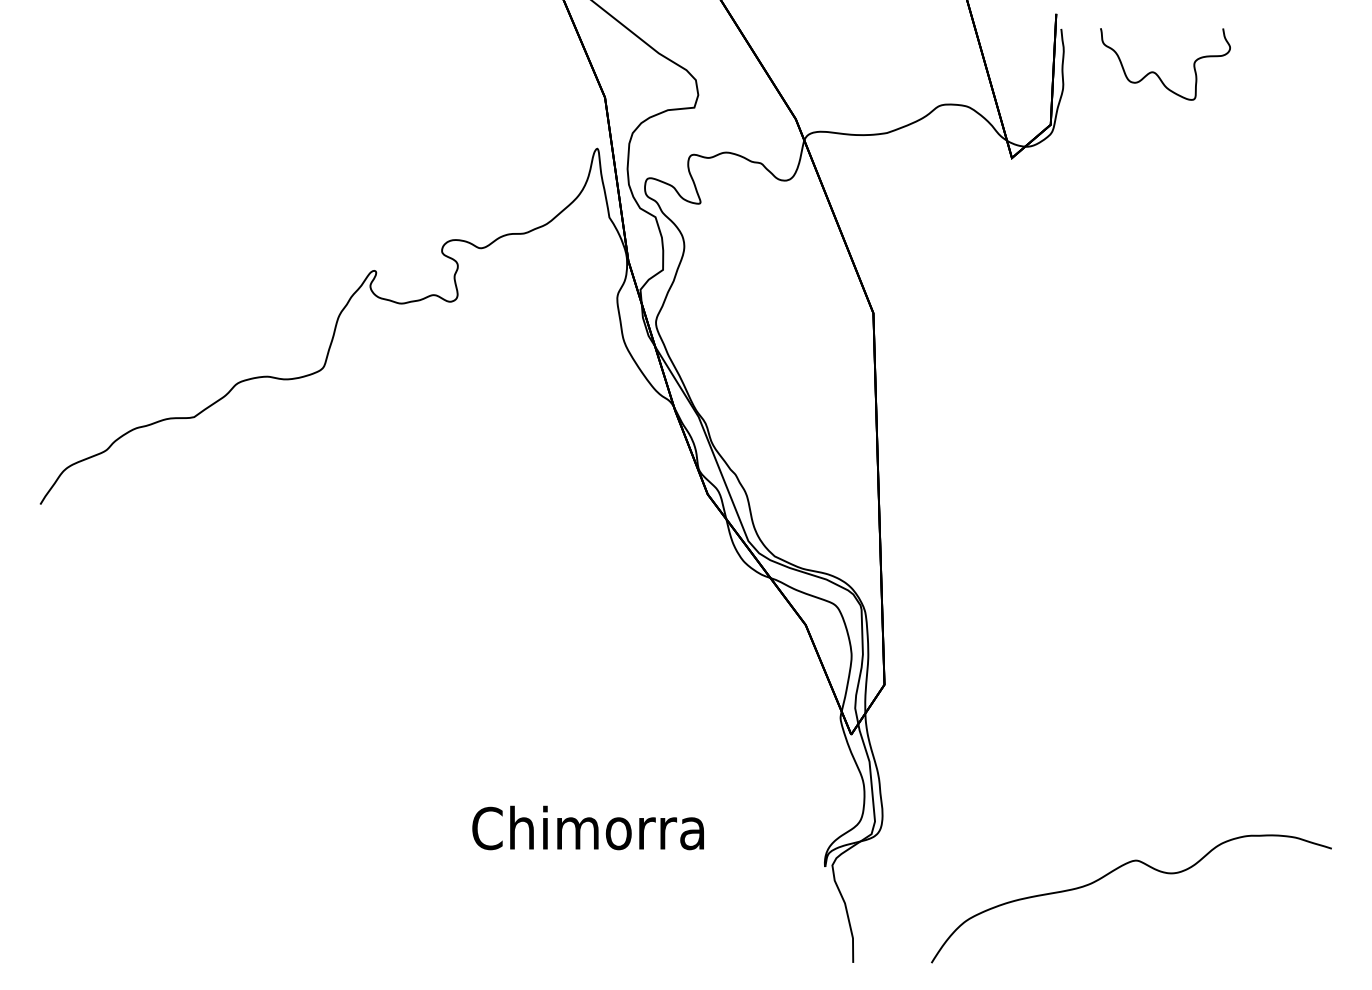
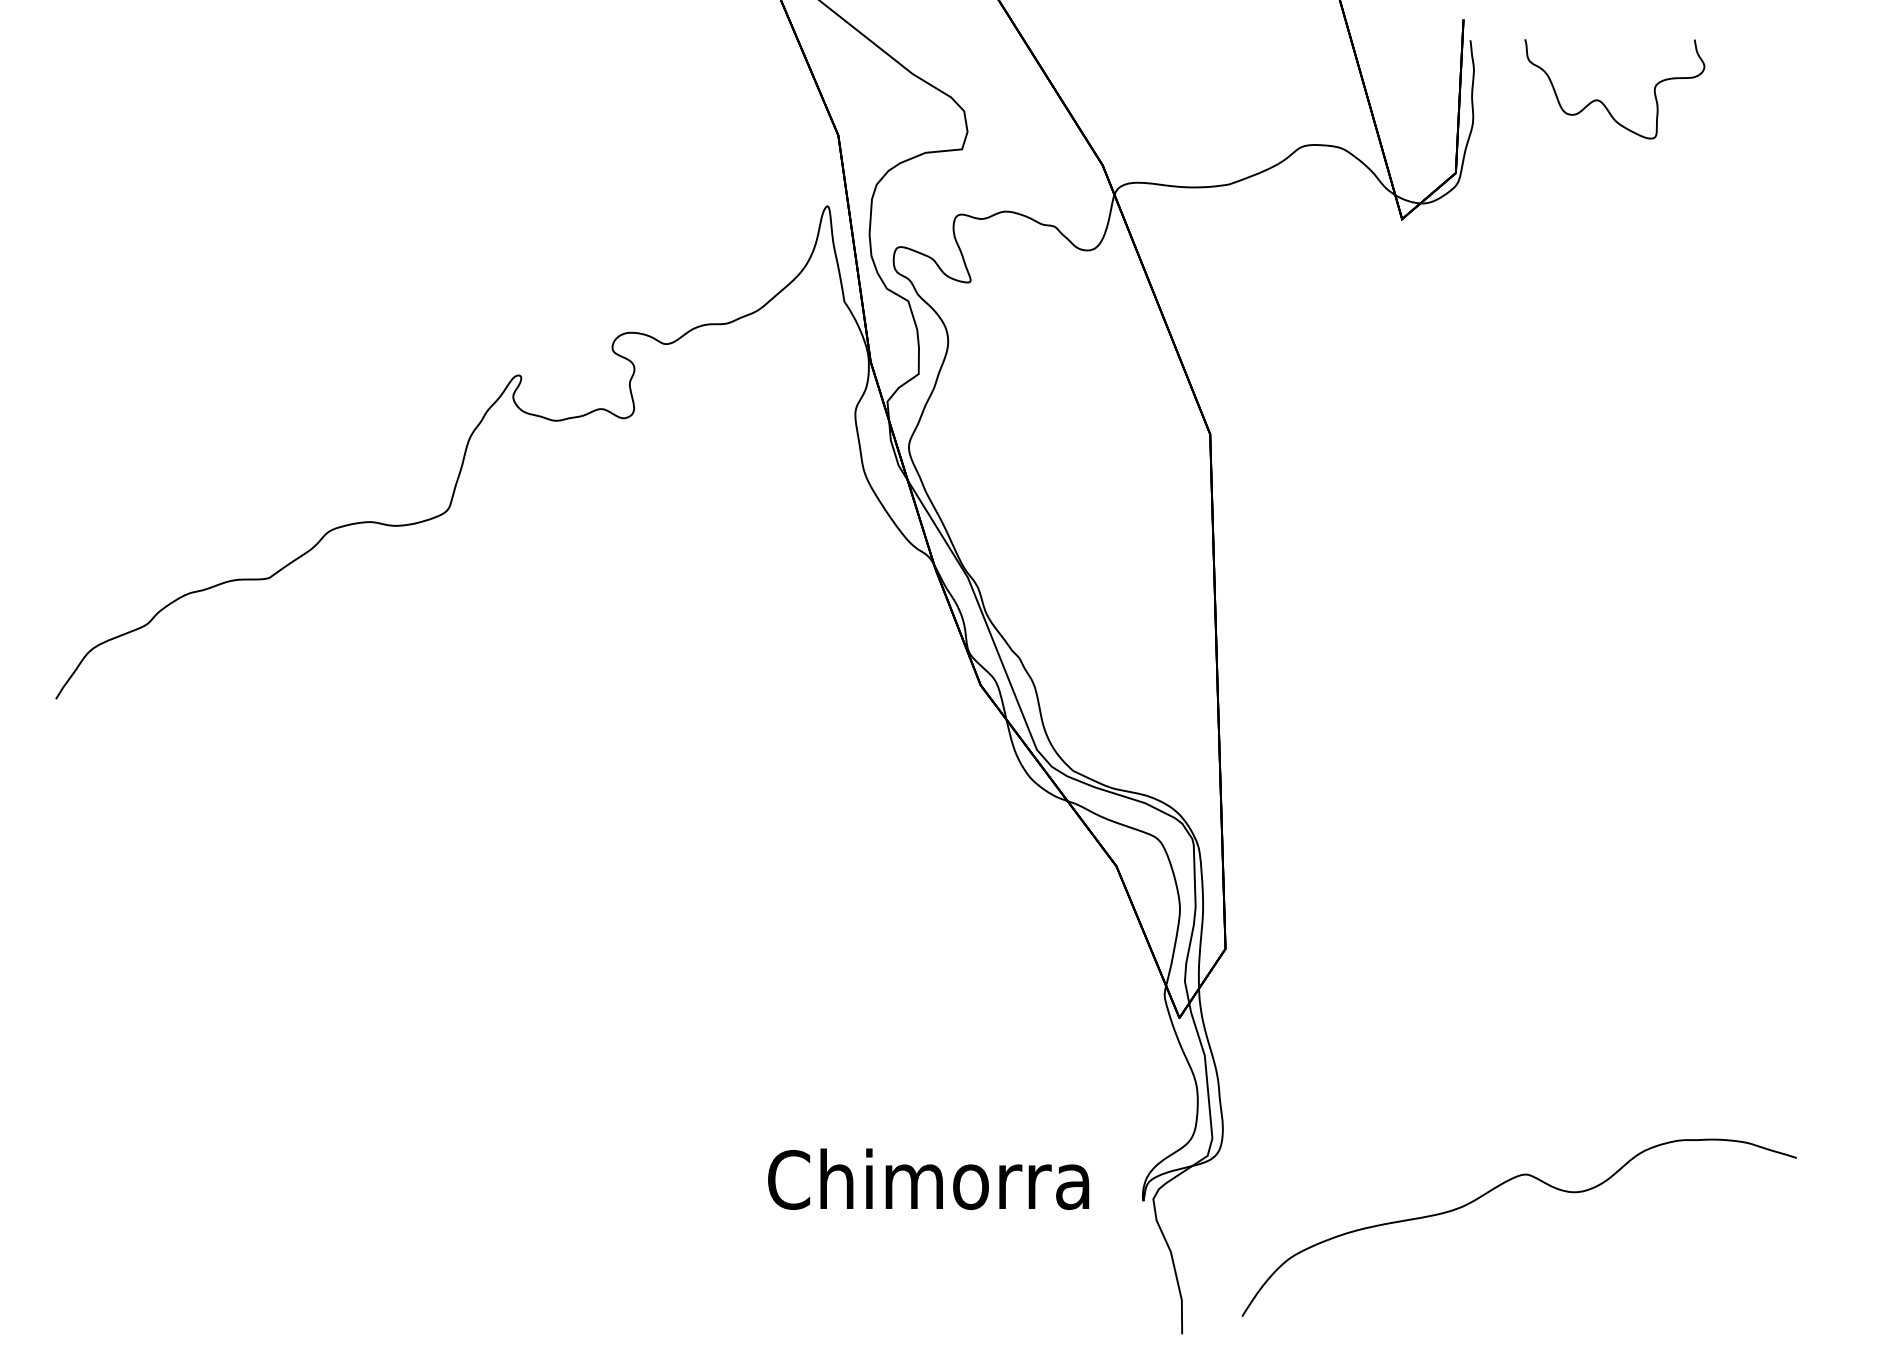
text: (587, 827) -> (927, 1178), moved
curve: (1114, 871) -> (1495, 1189), moved

